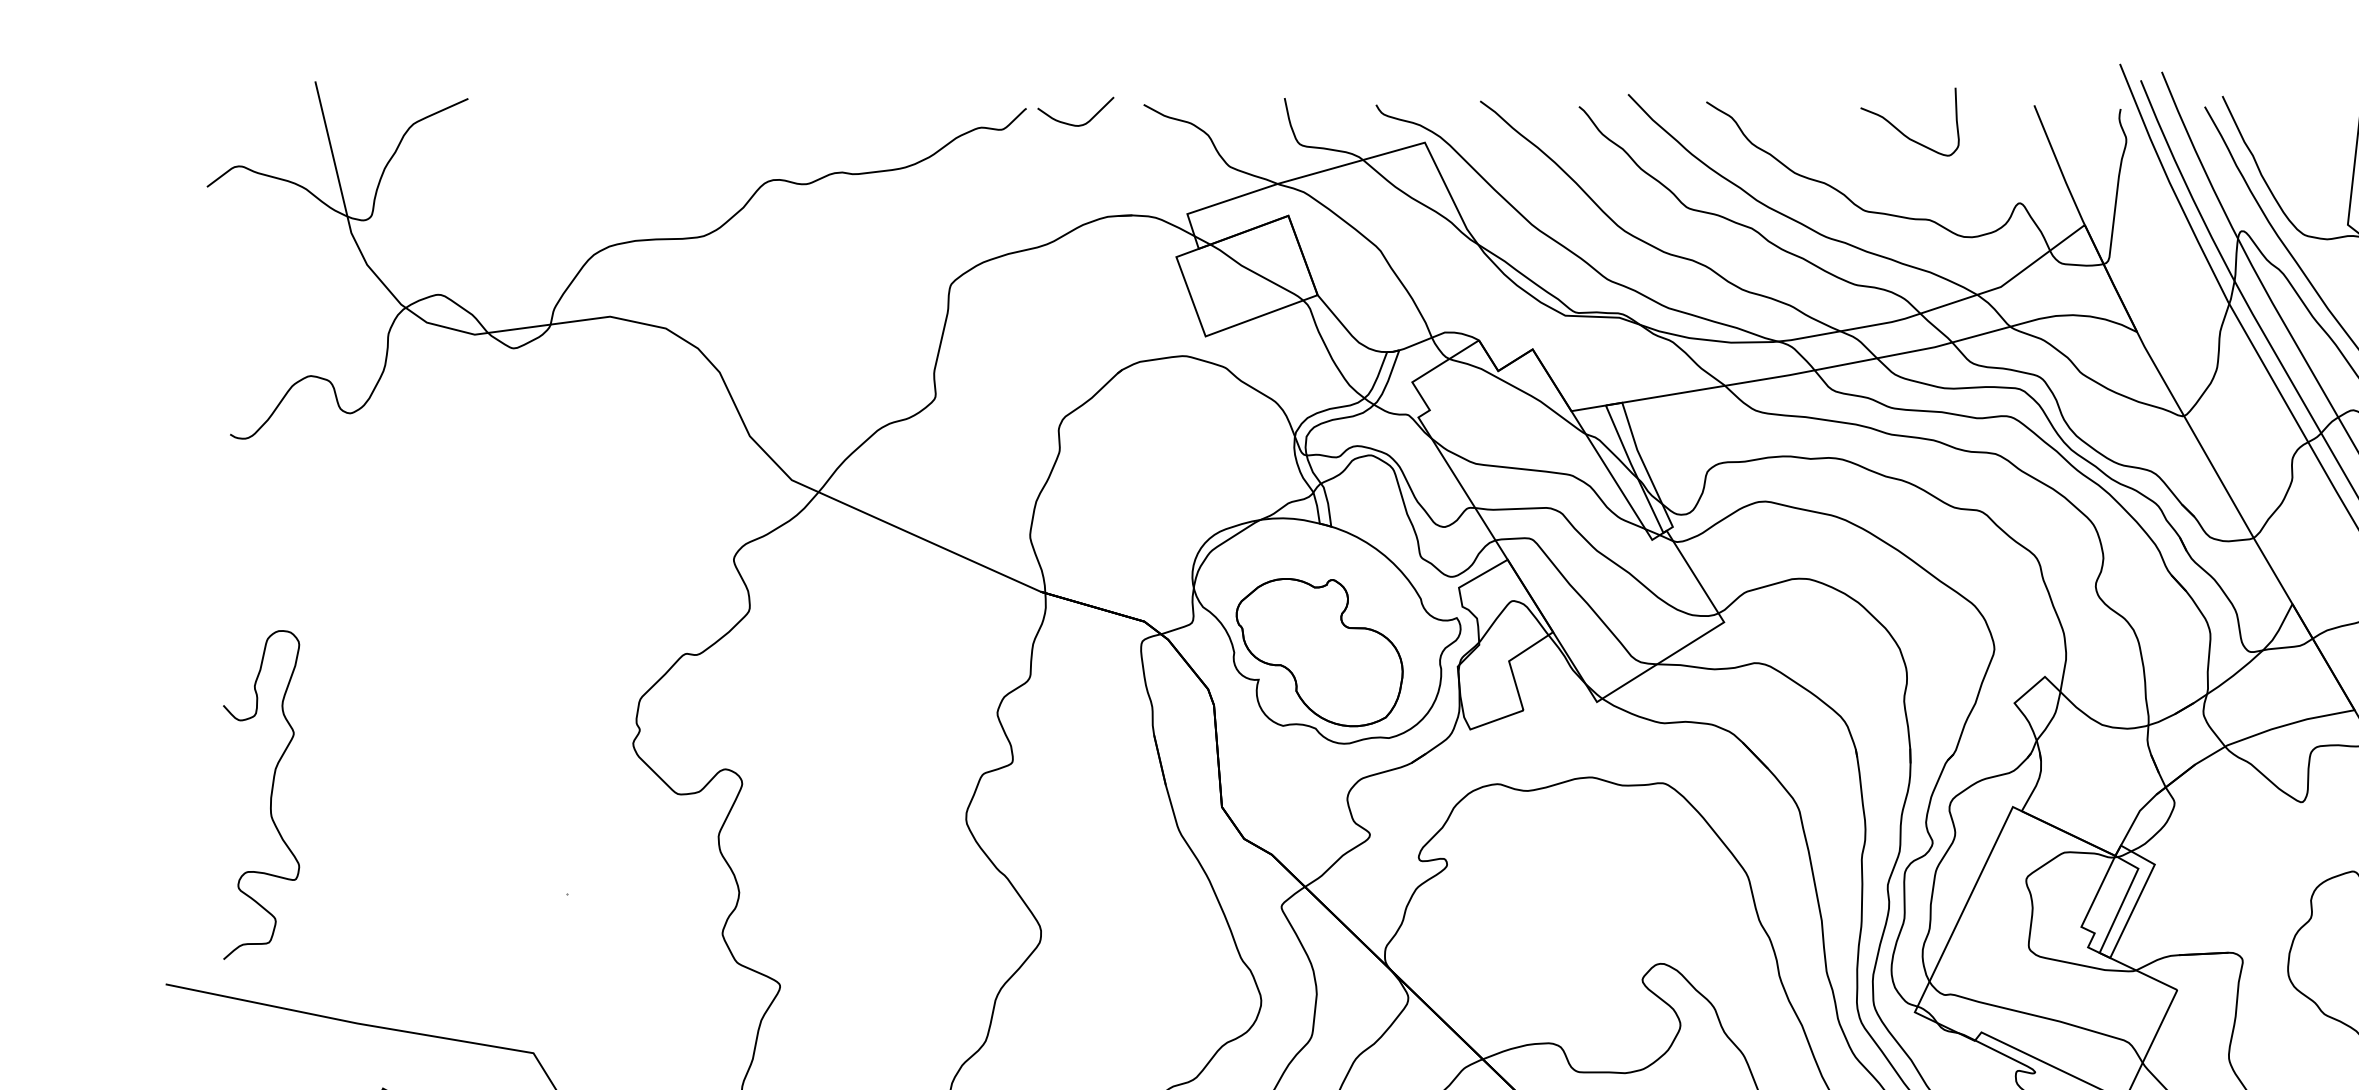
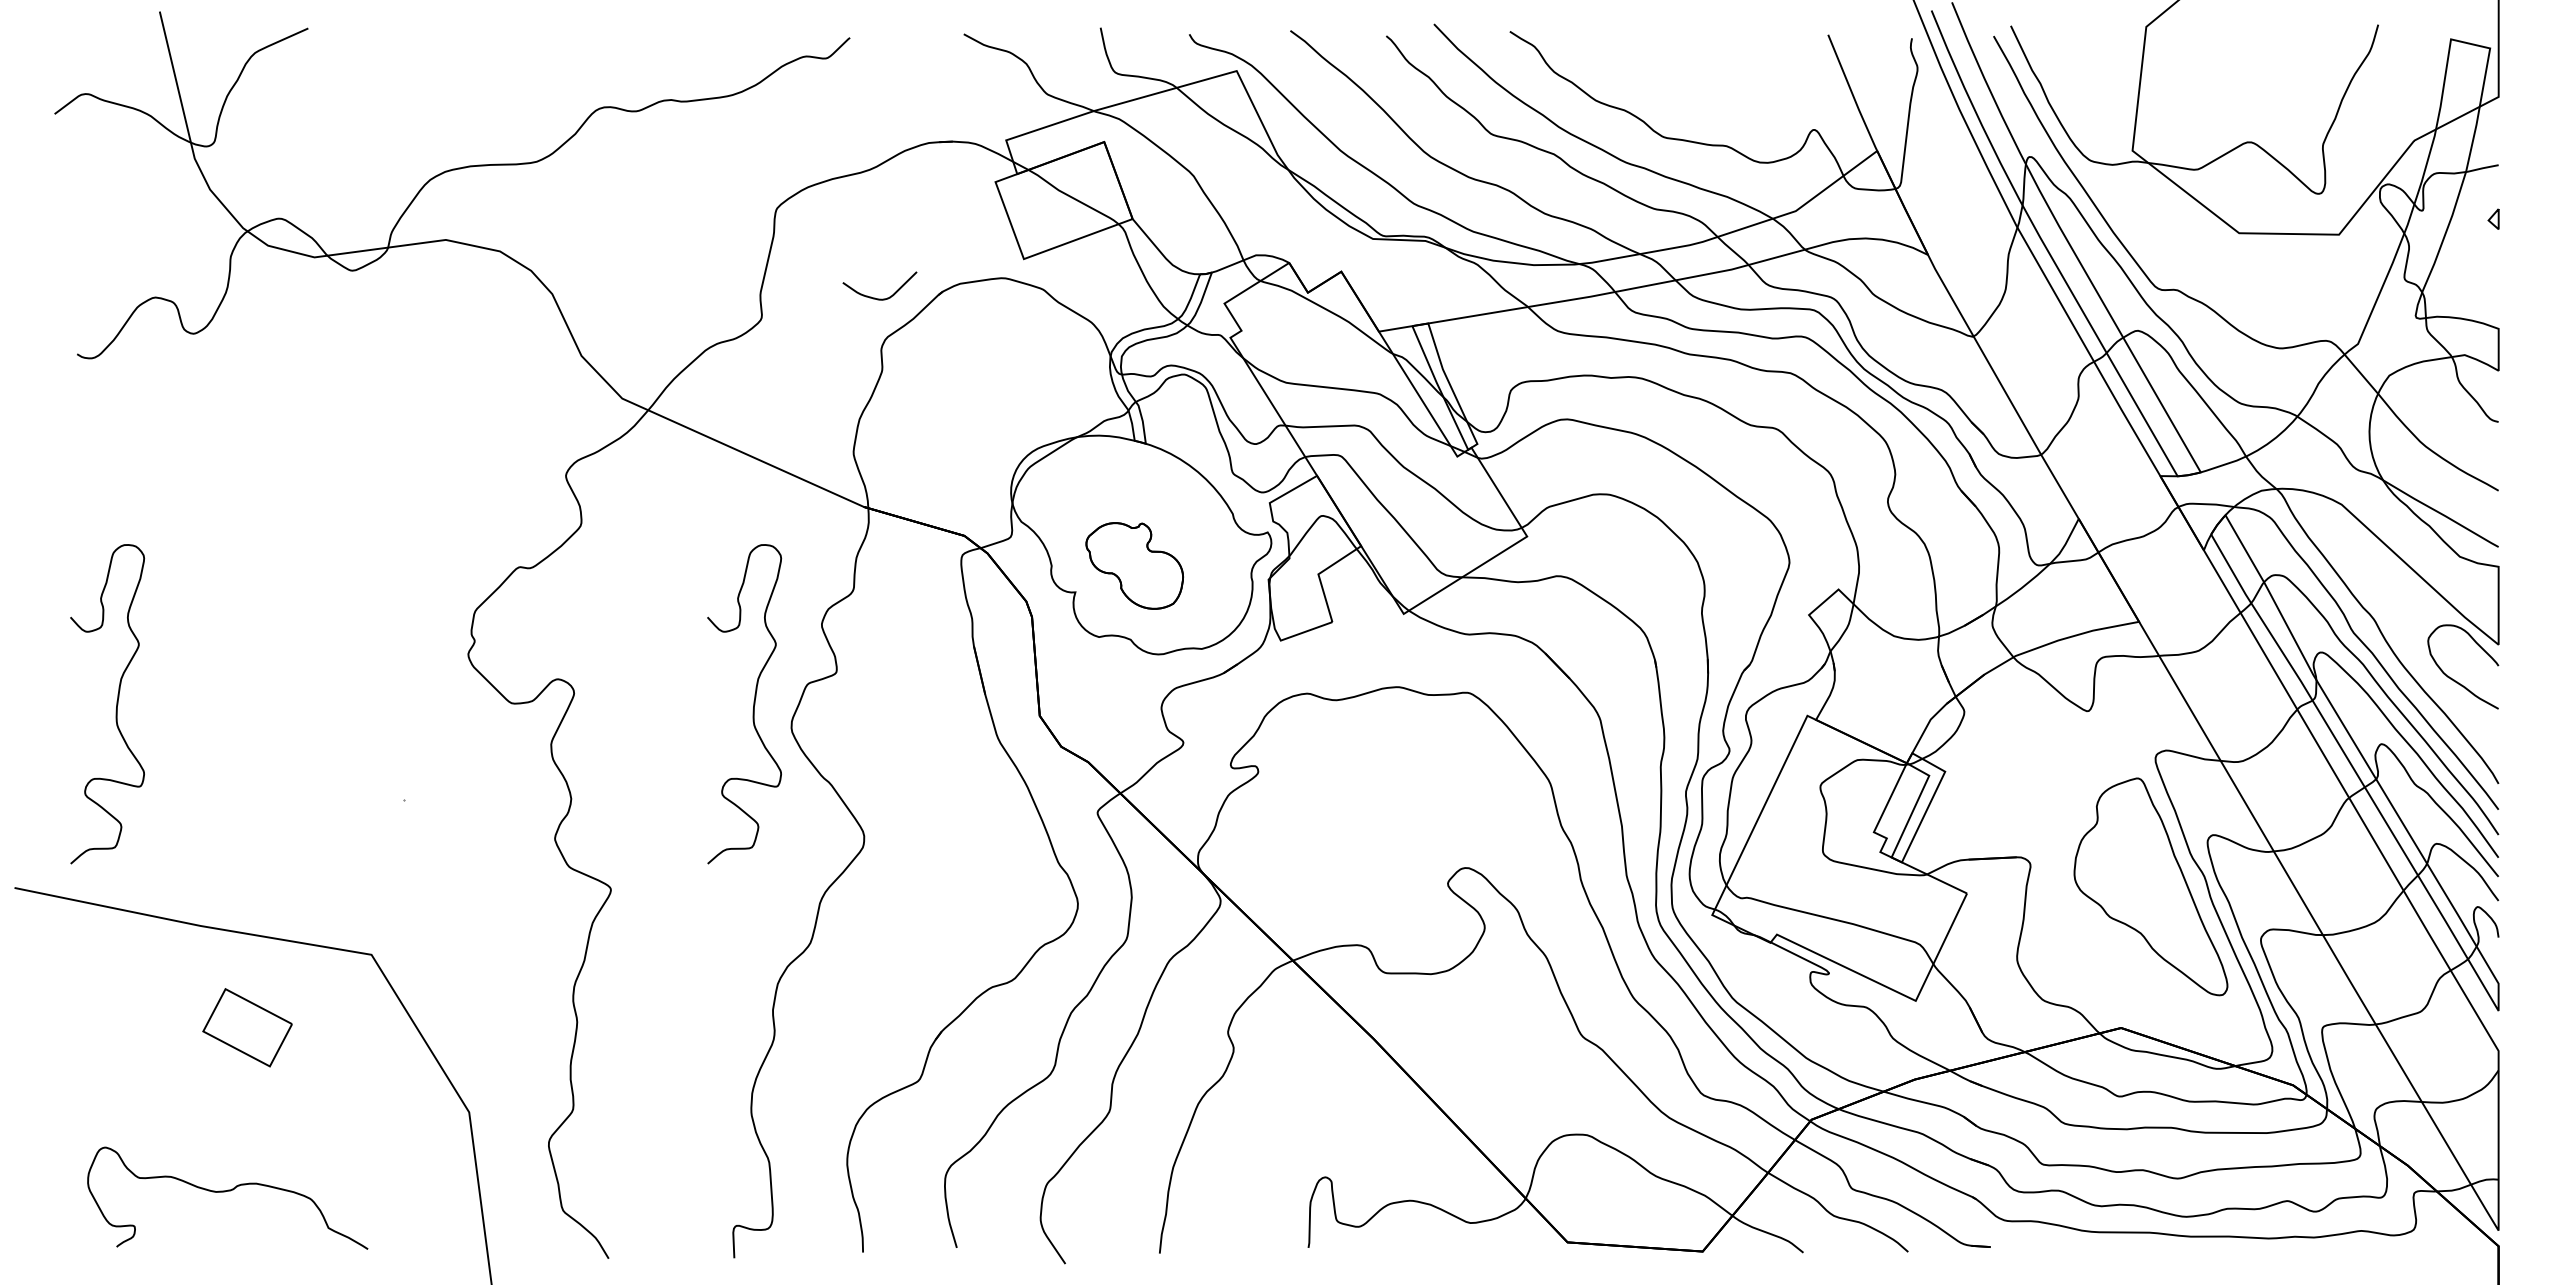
curve: (1071, 123) -> (875, 297), moved
curve: (1900, 130) -> (1698, 59), removed
part: (1319, 652) -> (1134, 565), size x0.6
curve: (927, 795) -> (753, 704), added

